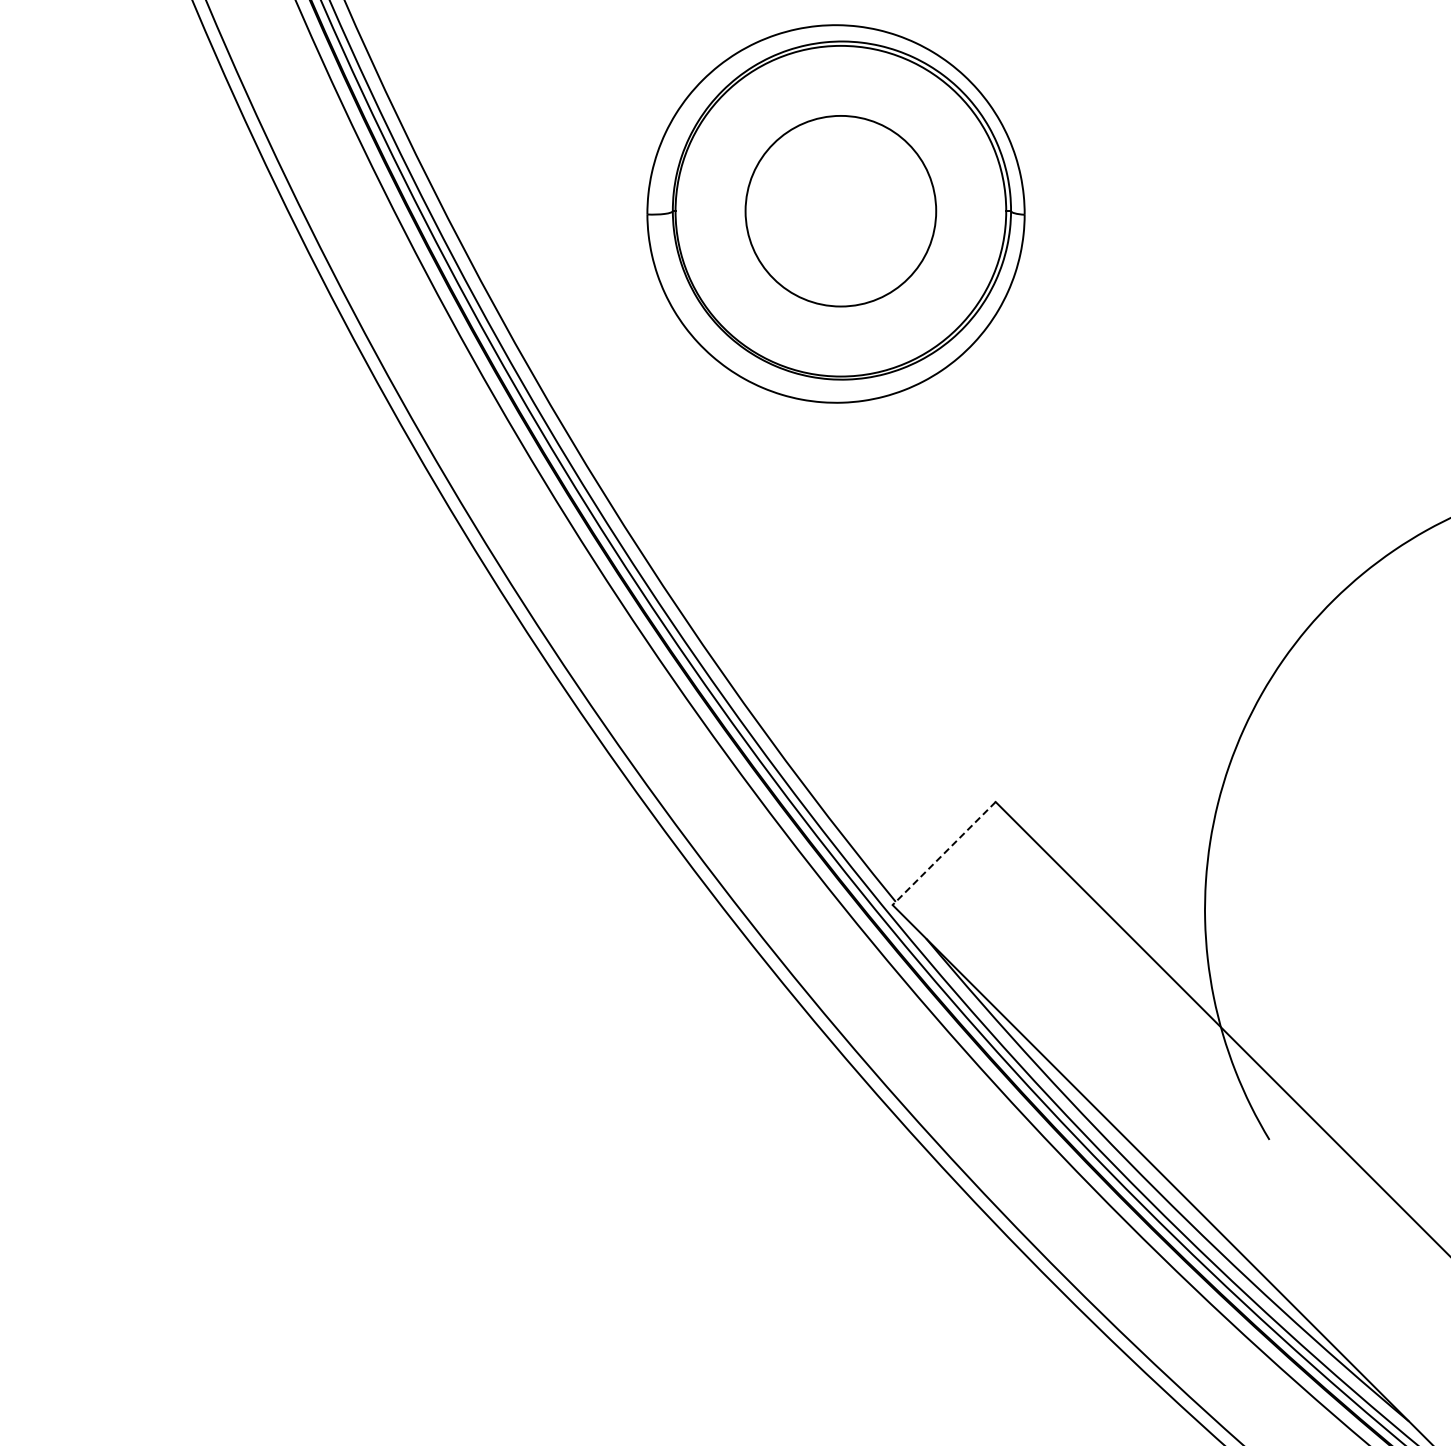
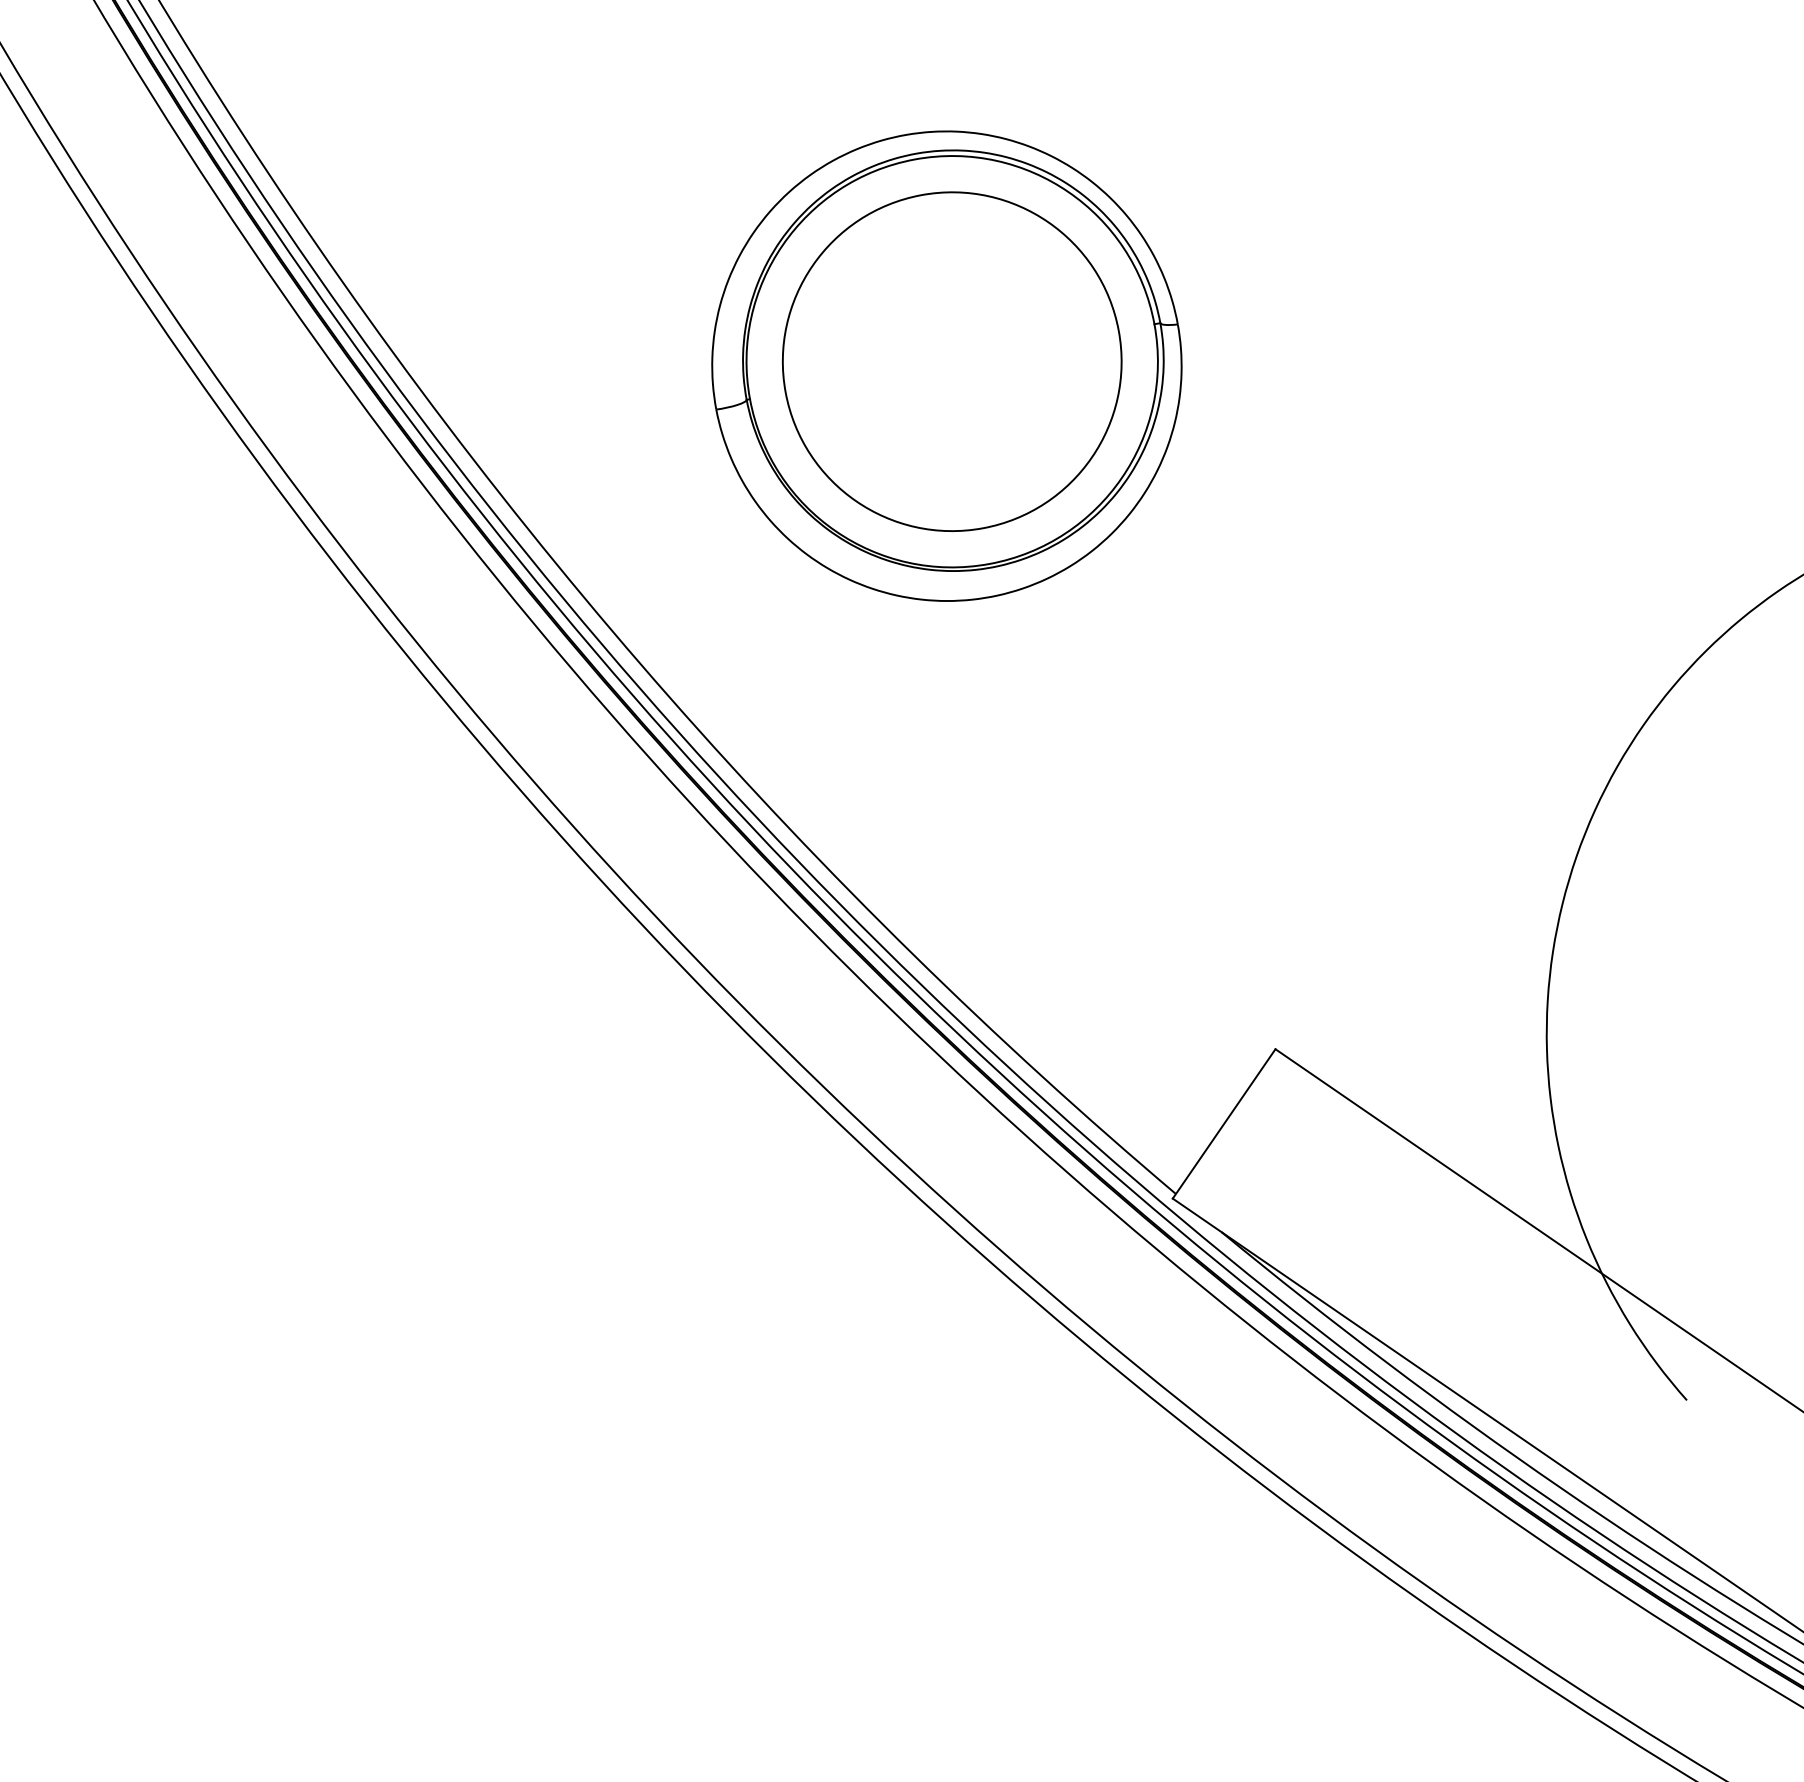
circle: (840, 211) -> (951, 362), size x1.43
line: (944, 853) -> (1224, 1123), dashed -> solid

